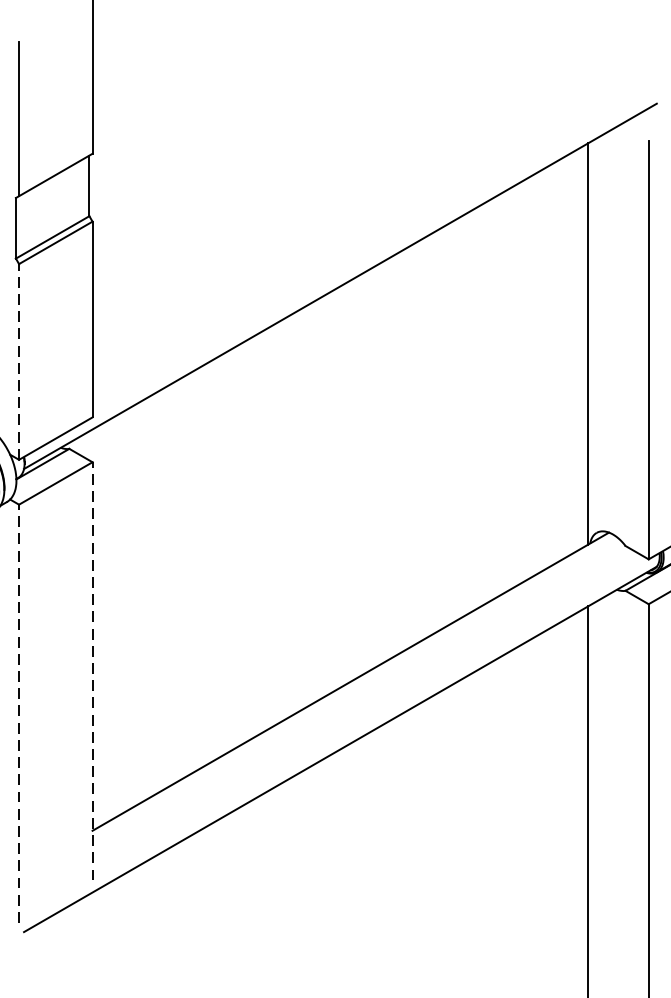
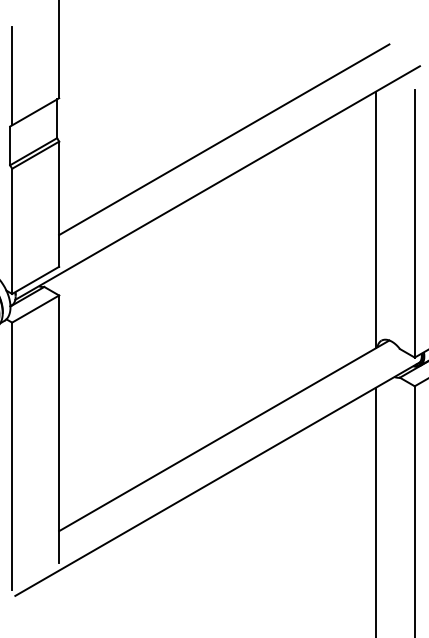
line: (351, 218) -> (224, 139), added
line: (19, 362) -> (12, 231), dashed -> solid
line: (93, 671) -> (59, 429), dashed -> solid
line: (19, 714) -> (12, 456), dashed -> solid

